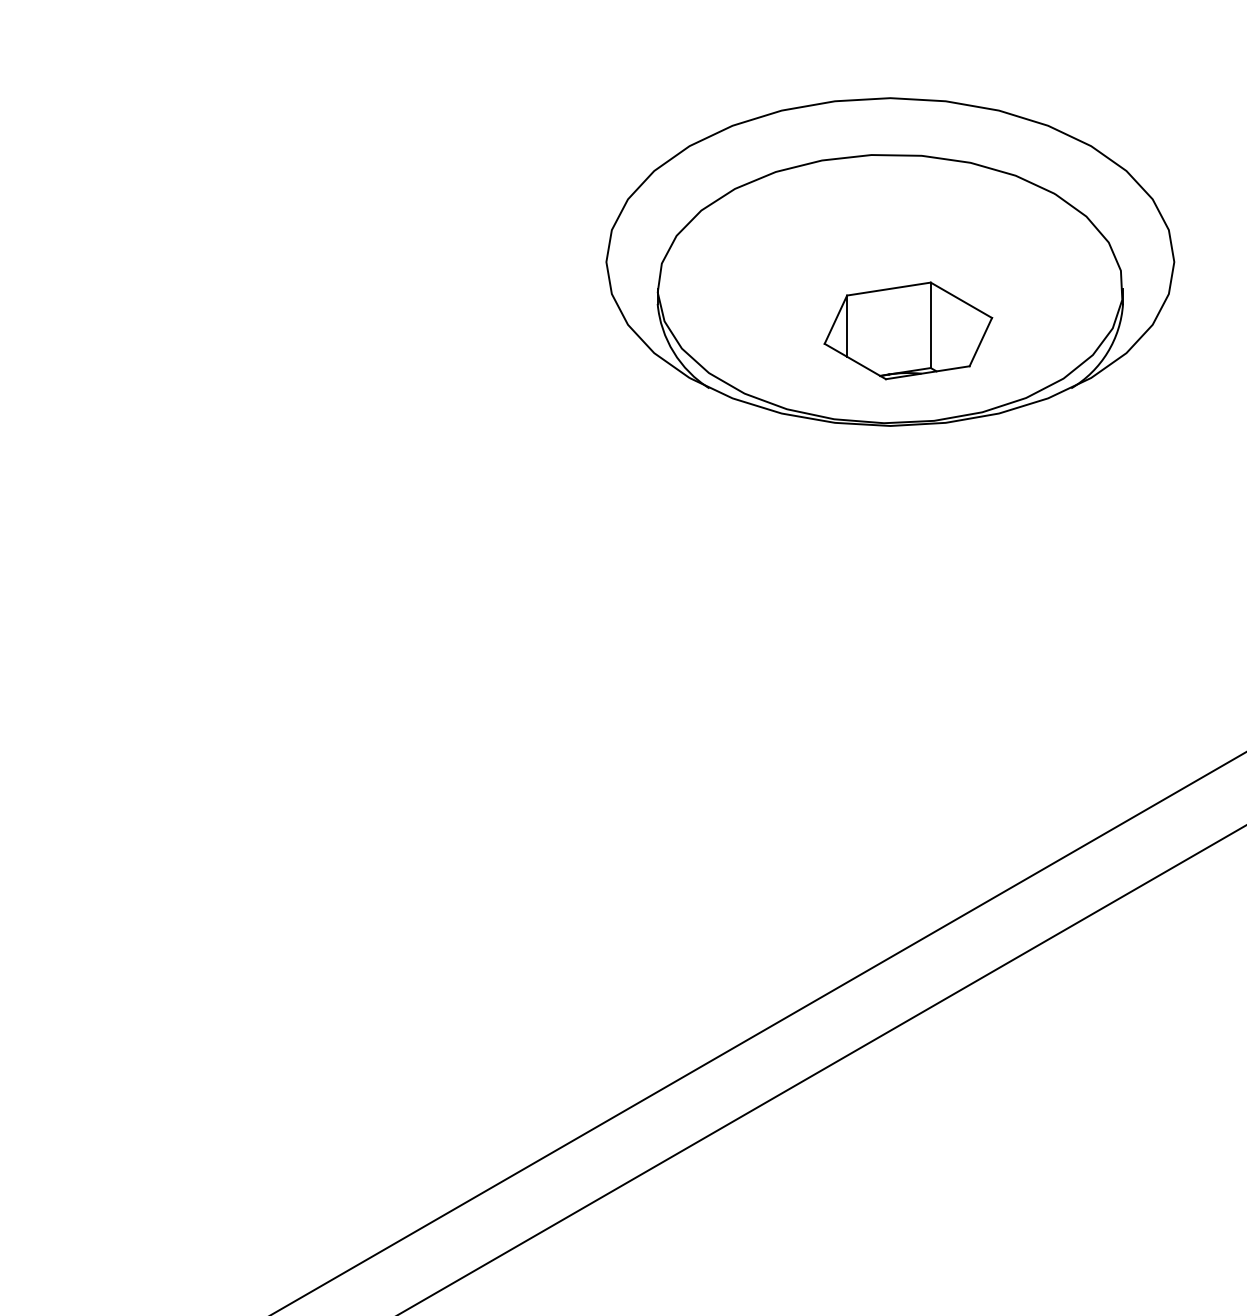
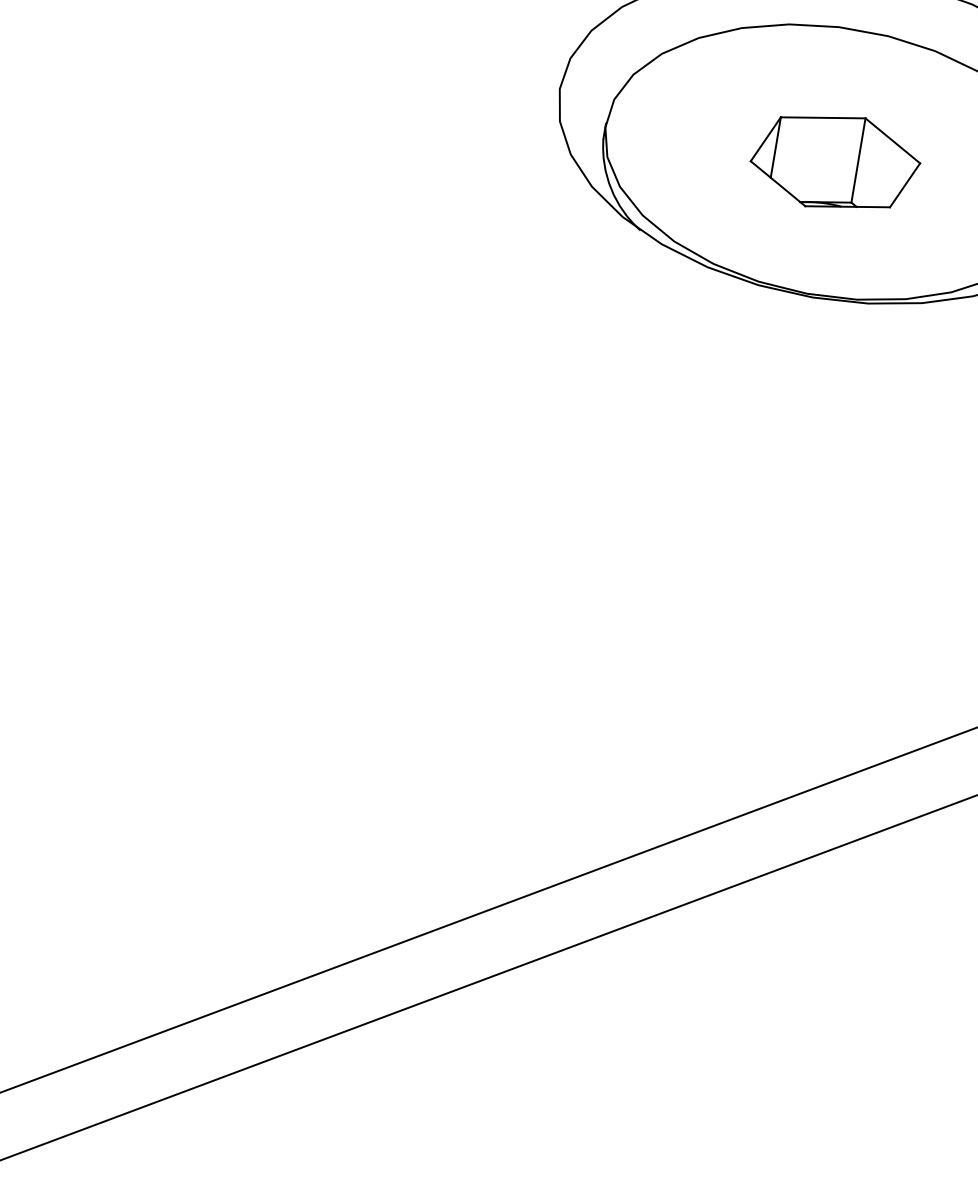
part: (908, 330) -> (835, 161), moved

